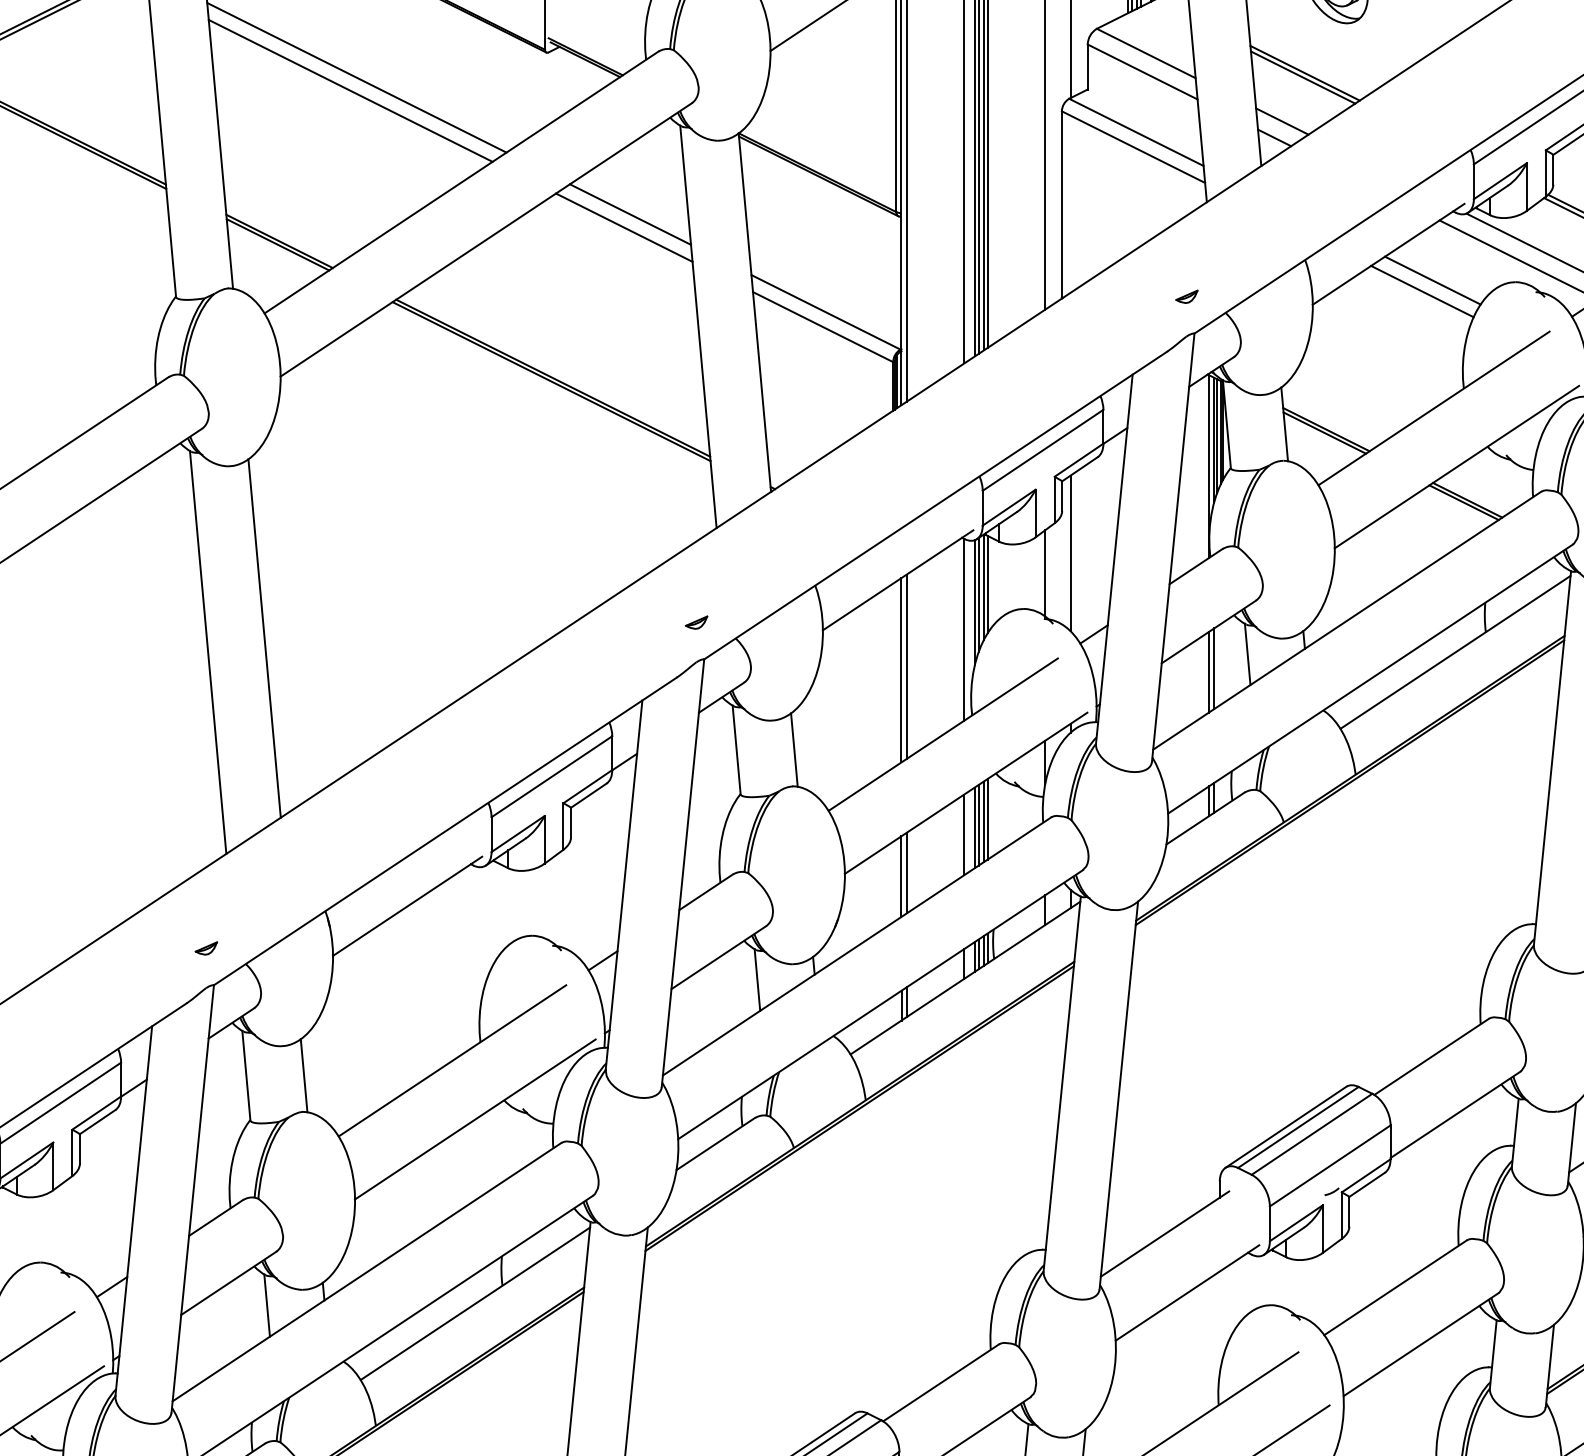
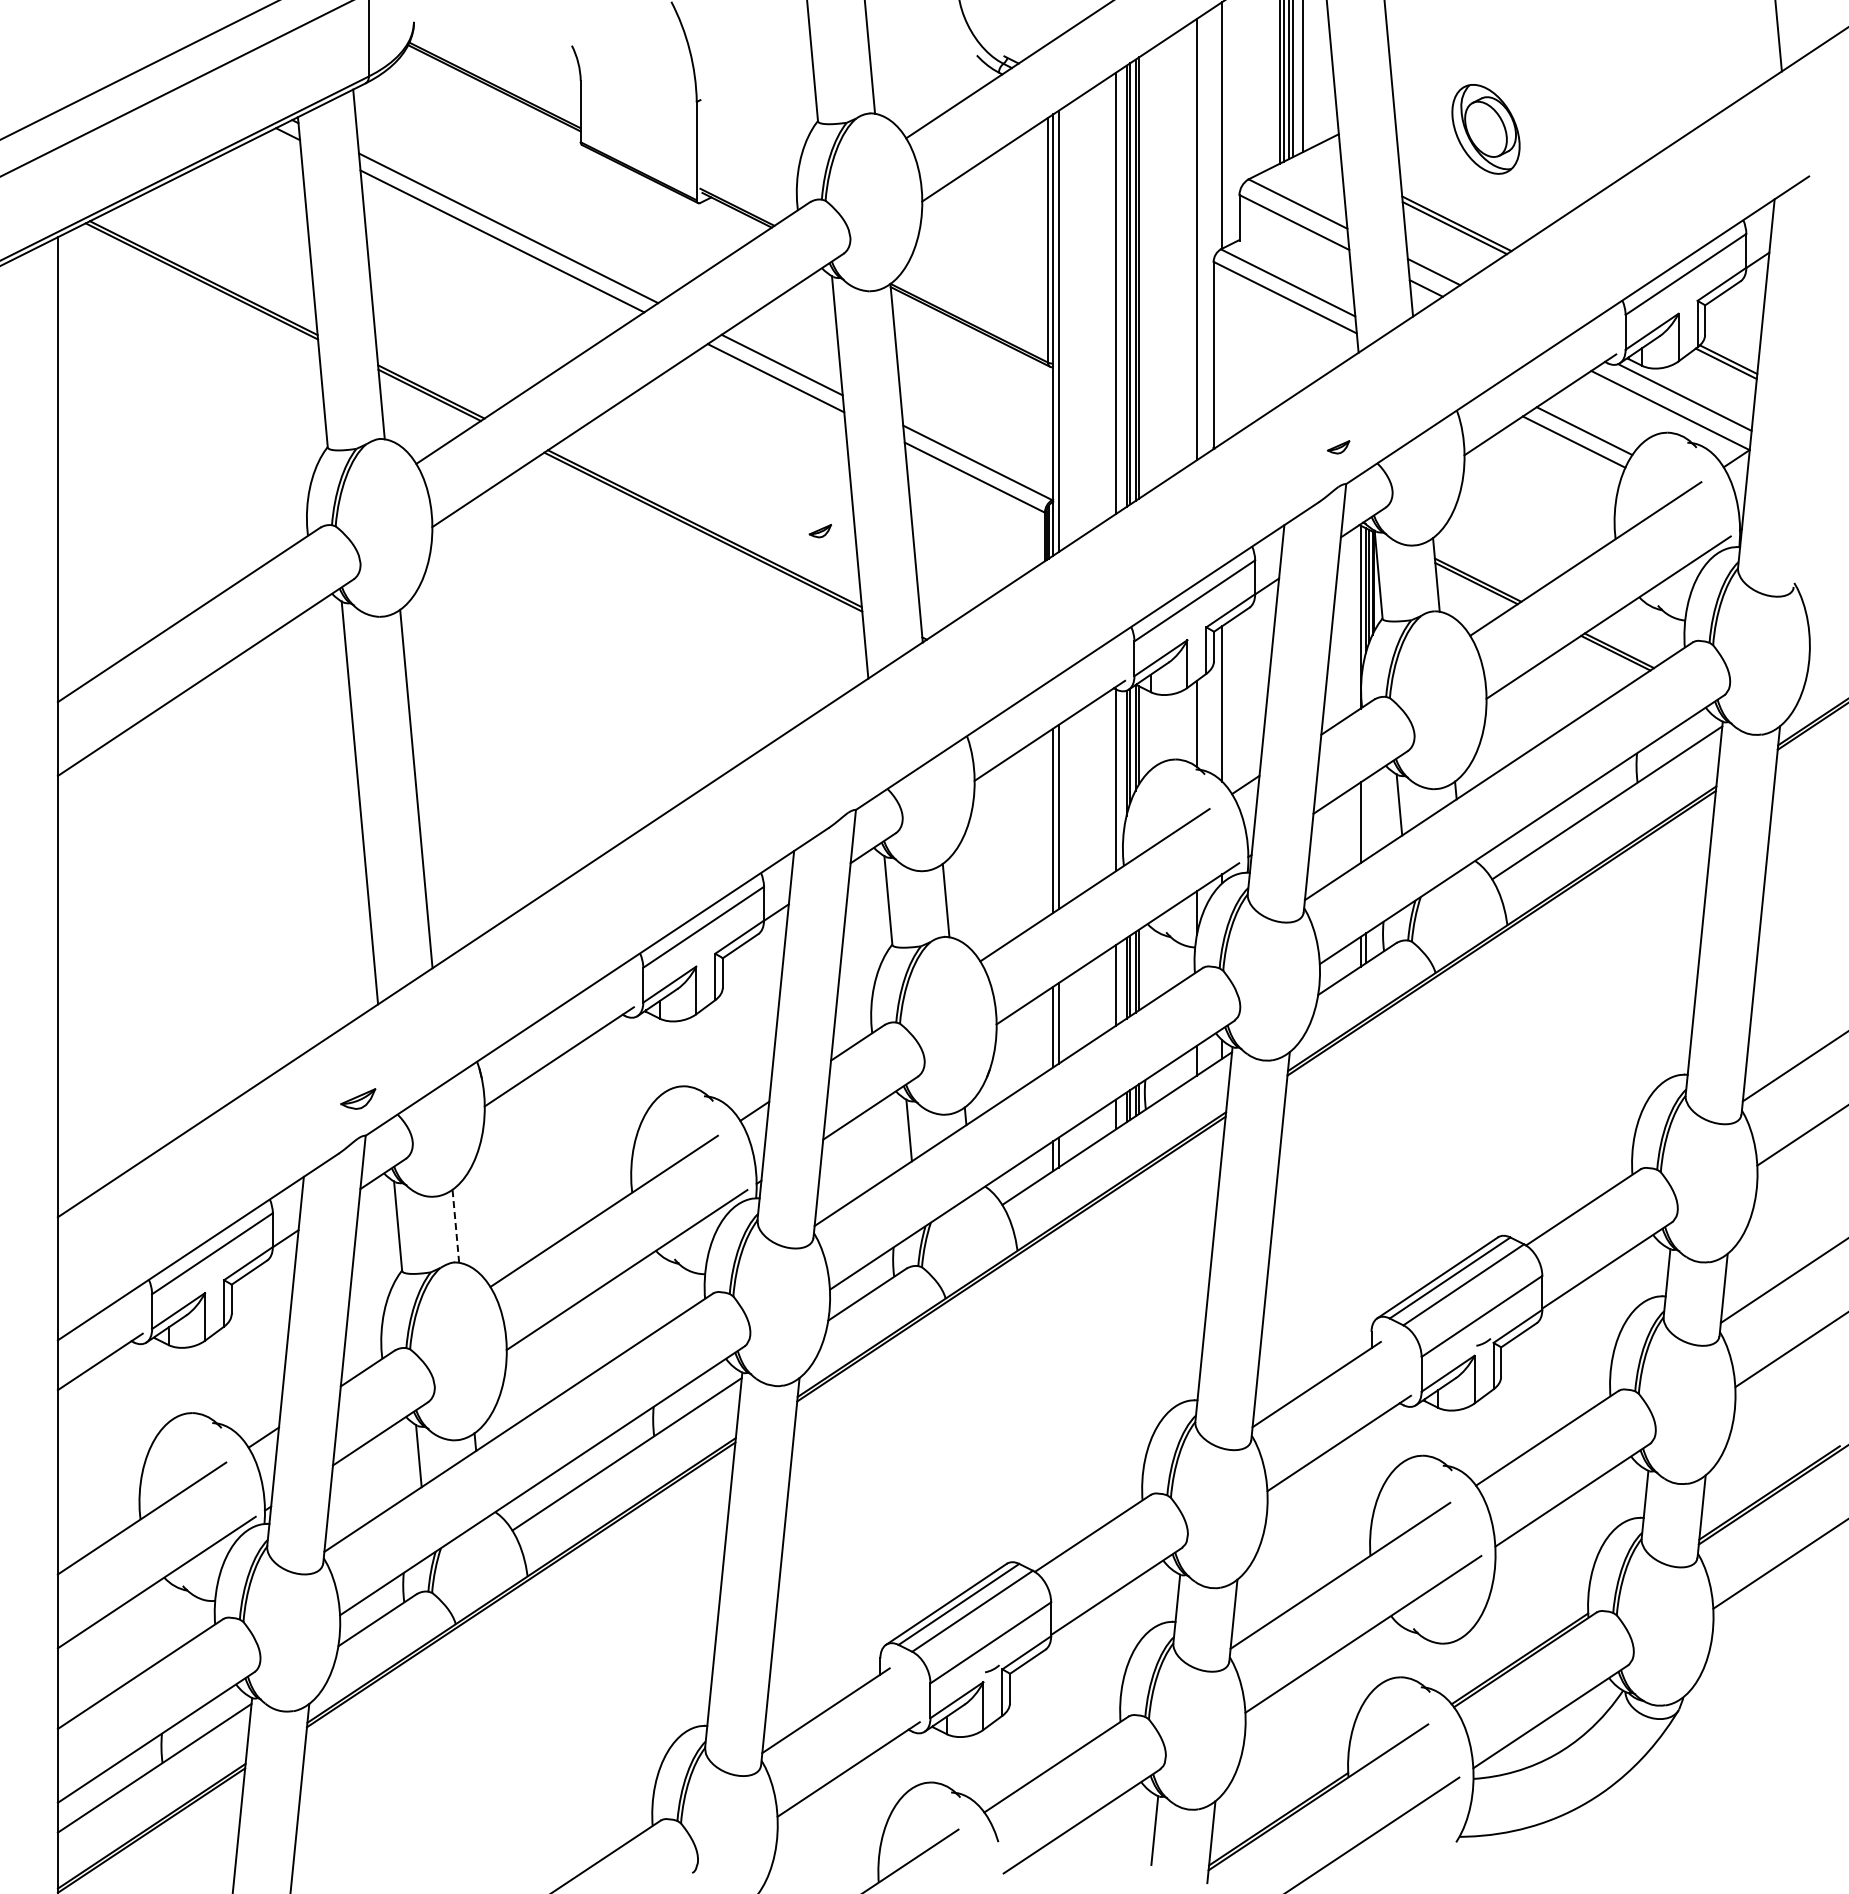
part: (696, 622) -> (820, 531), moved
line: (1214, 667) -> (1366, 818), removed
part: (205, 947) -> (357, 1098), size x1.6
line: (303, 1075) -> (455, 1226), solid -> dashed

